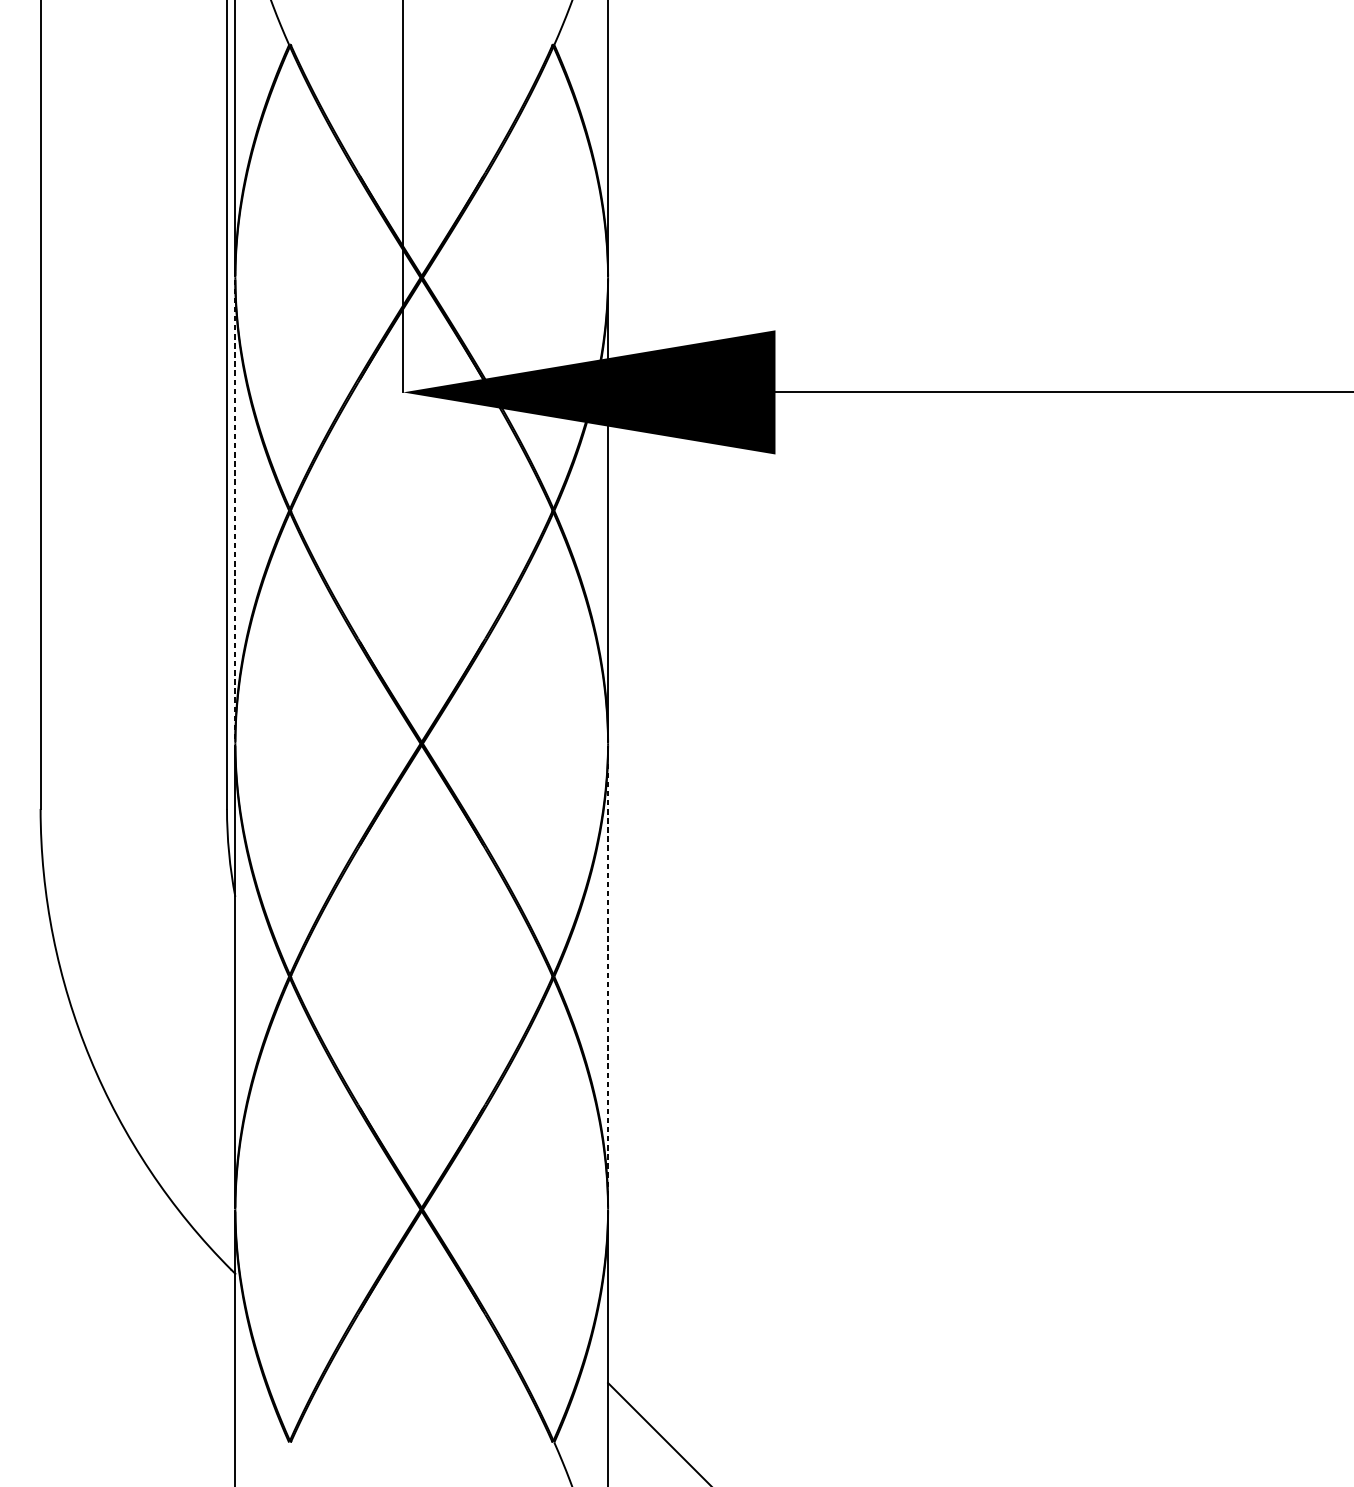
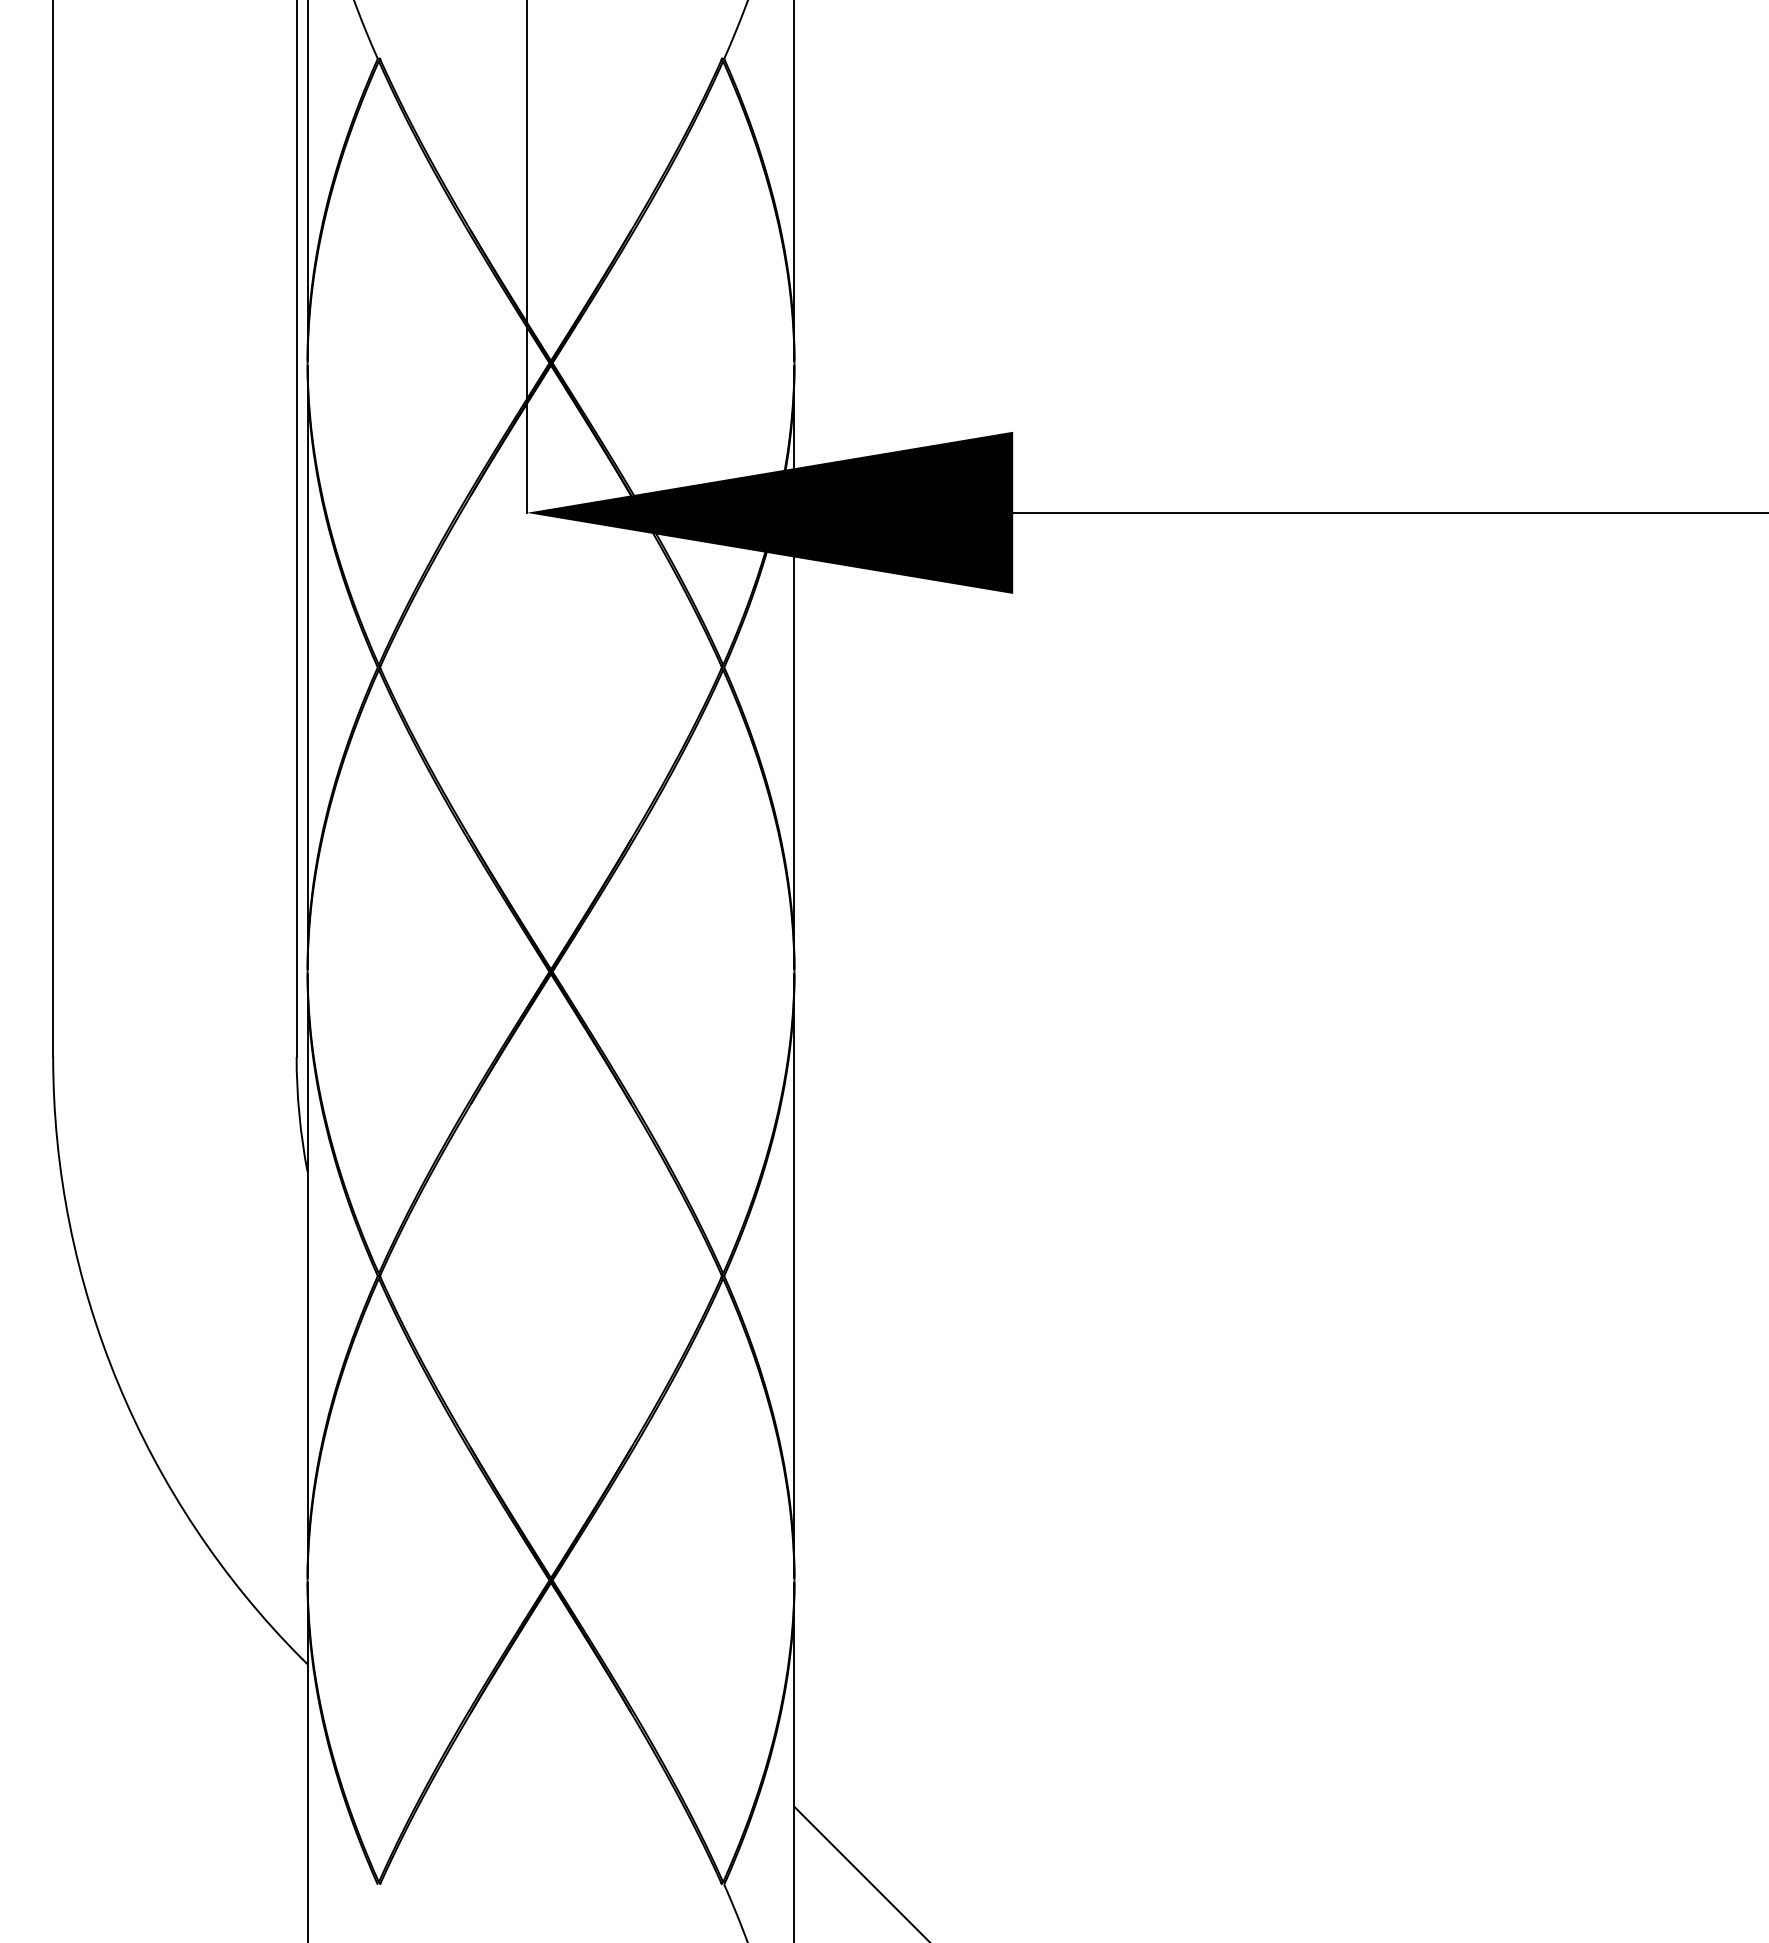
line: (235, 510) -> (307, 667), dashed -> solid
line: (608, 976) -> (794, 1276), dashed -> solid

